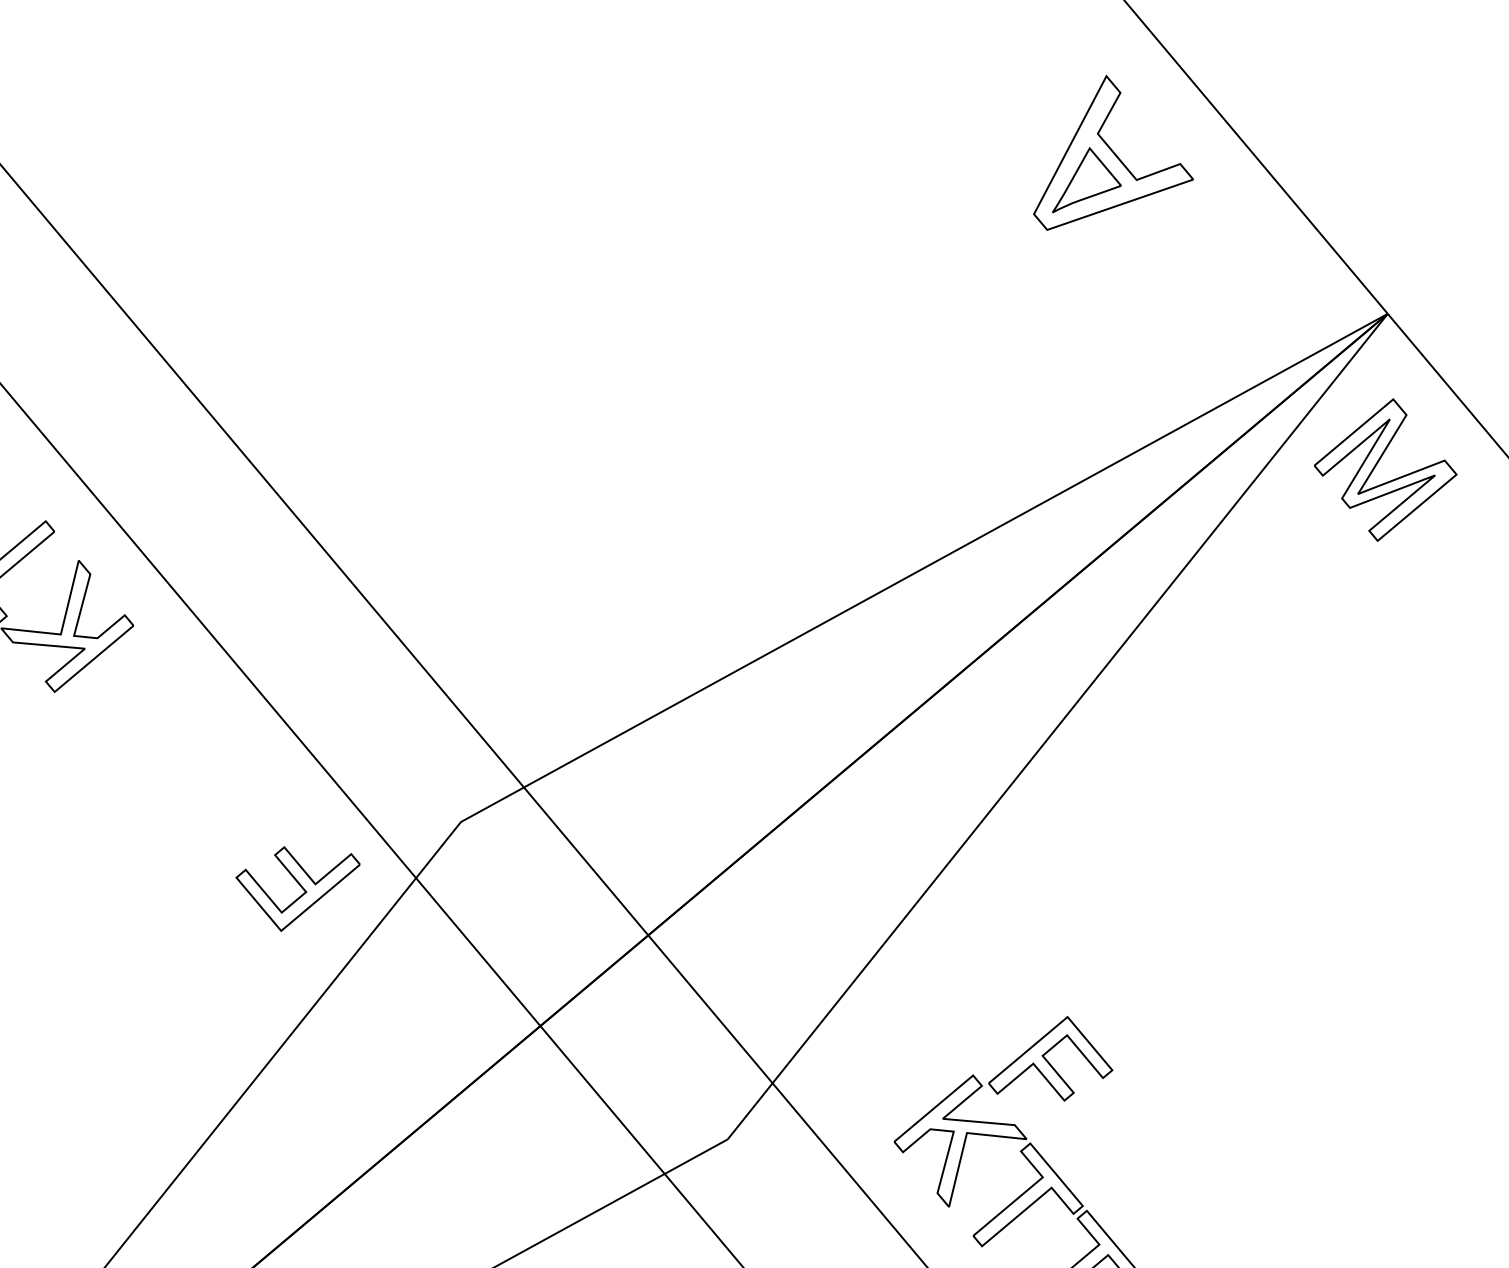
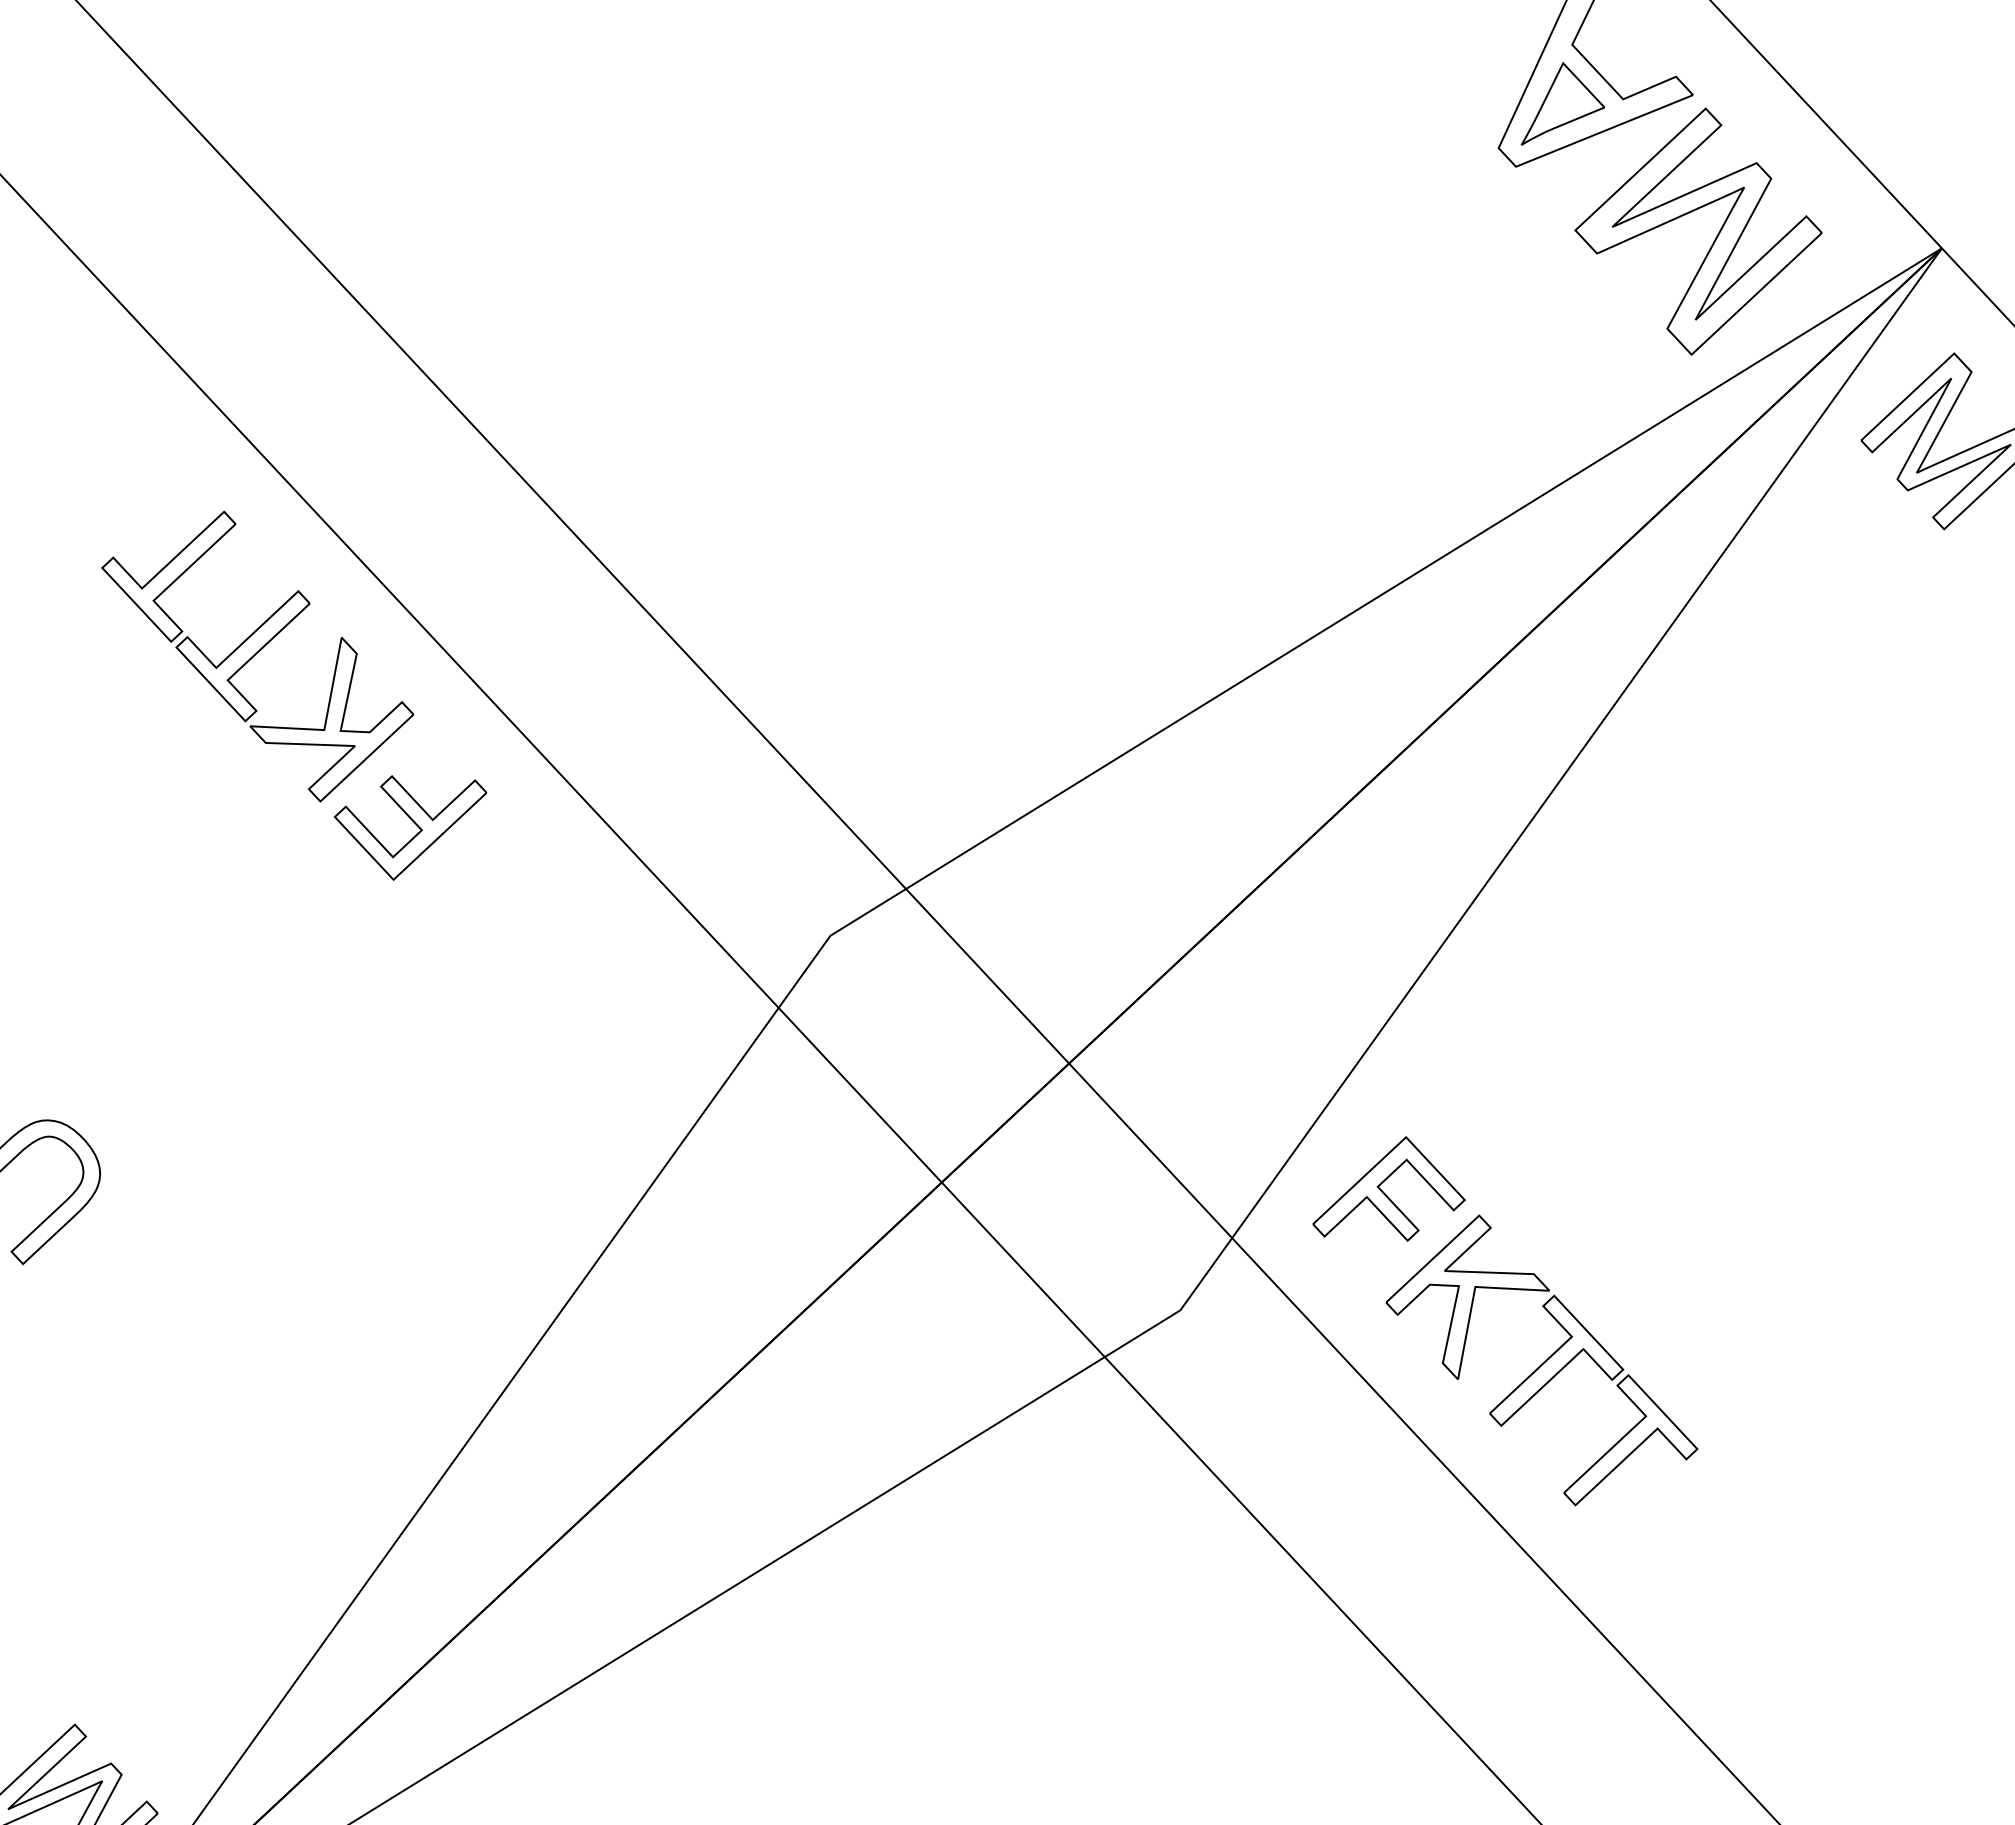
part: (1204, 297) -> (1714, 239), added
part: (297, 889) -> (410, 827), moved
part: (1051, 1057) -> (1388, 1188), moved

